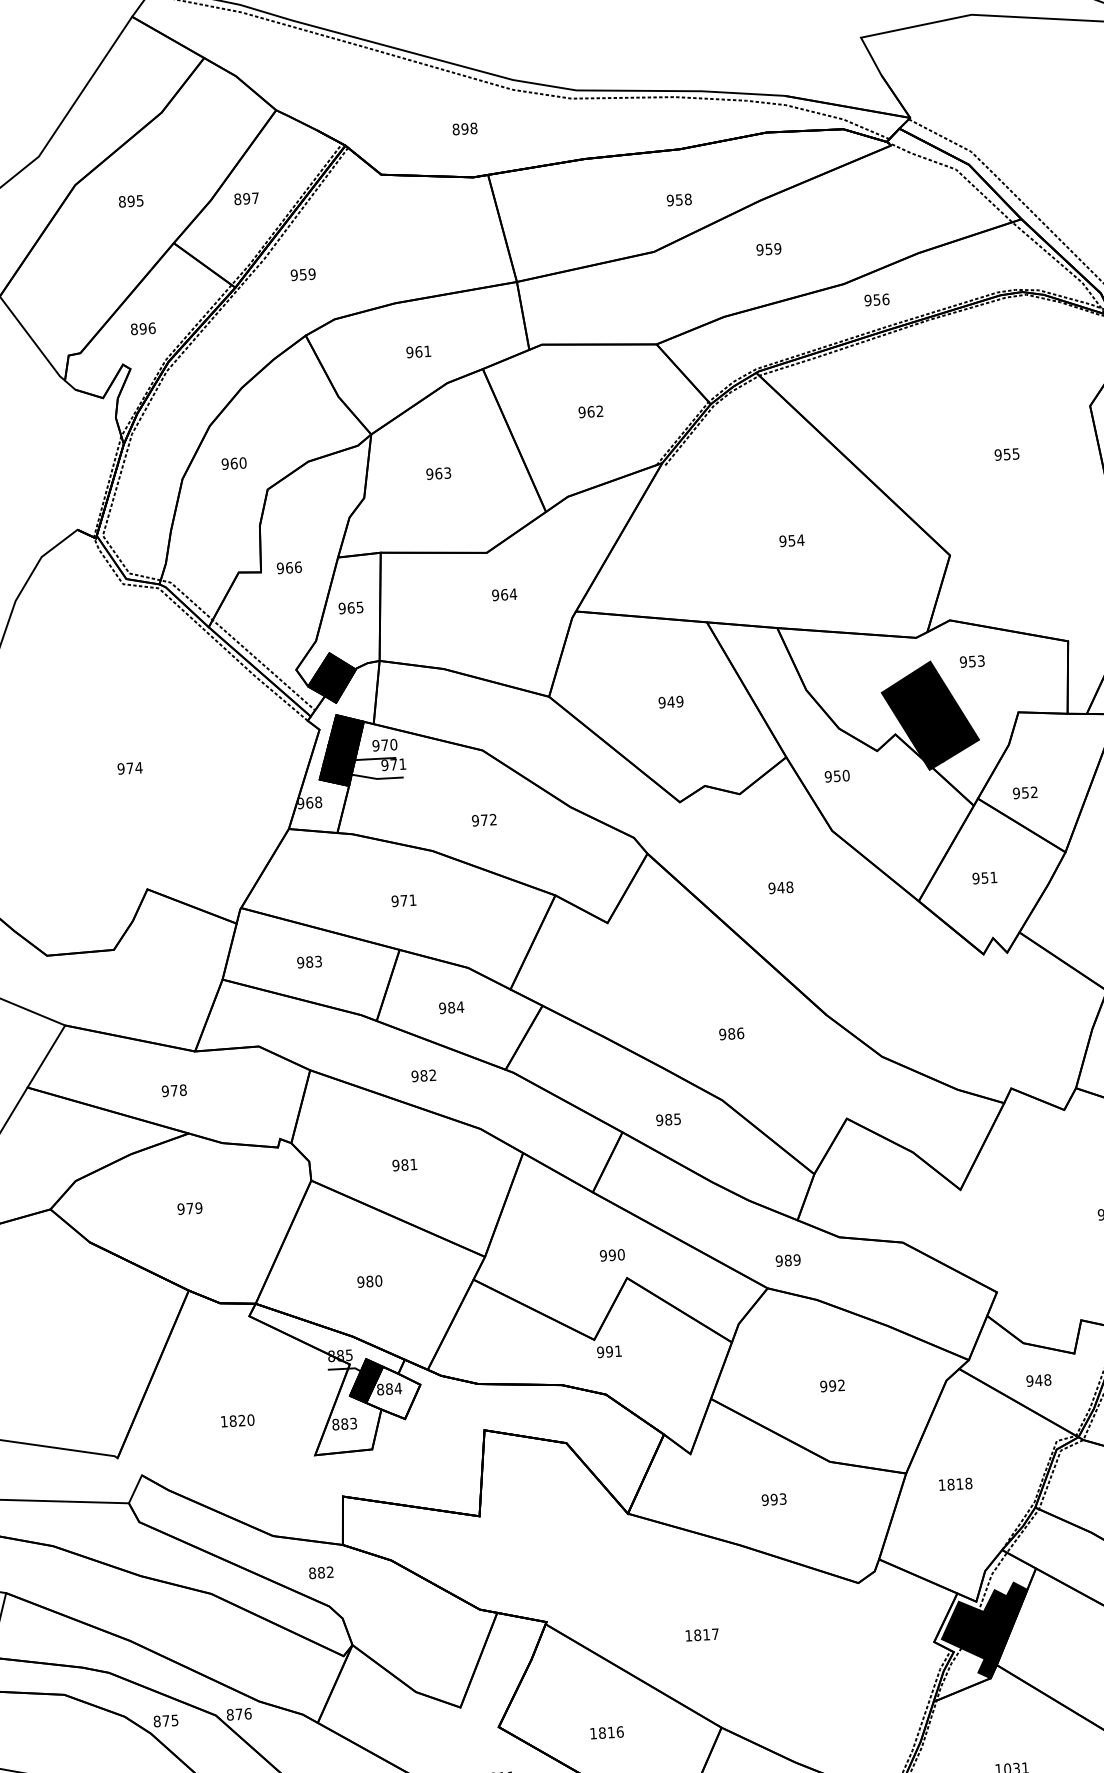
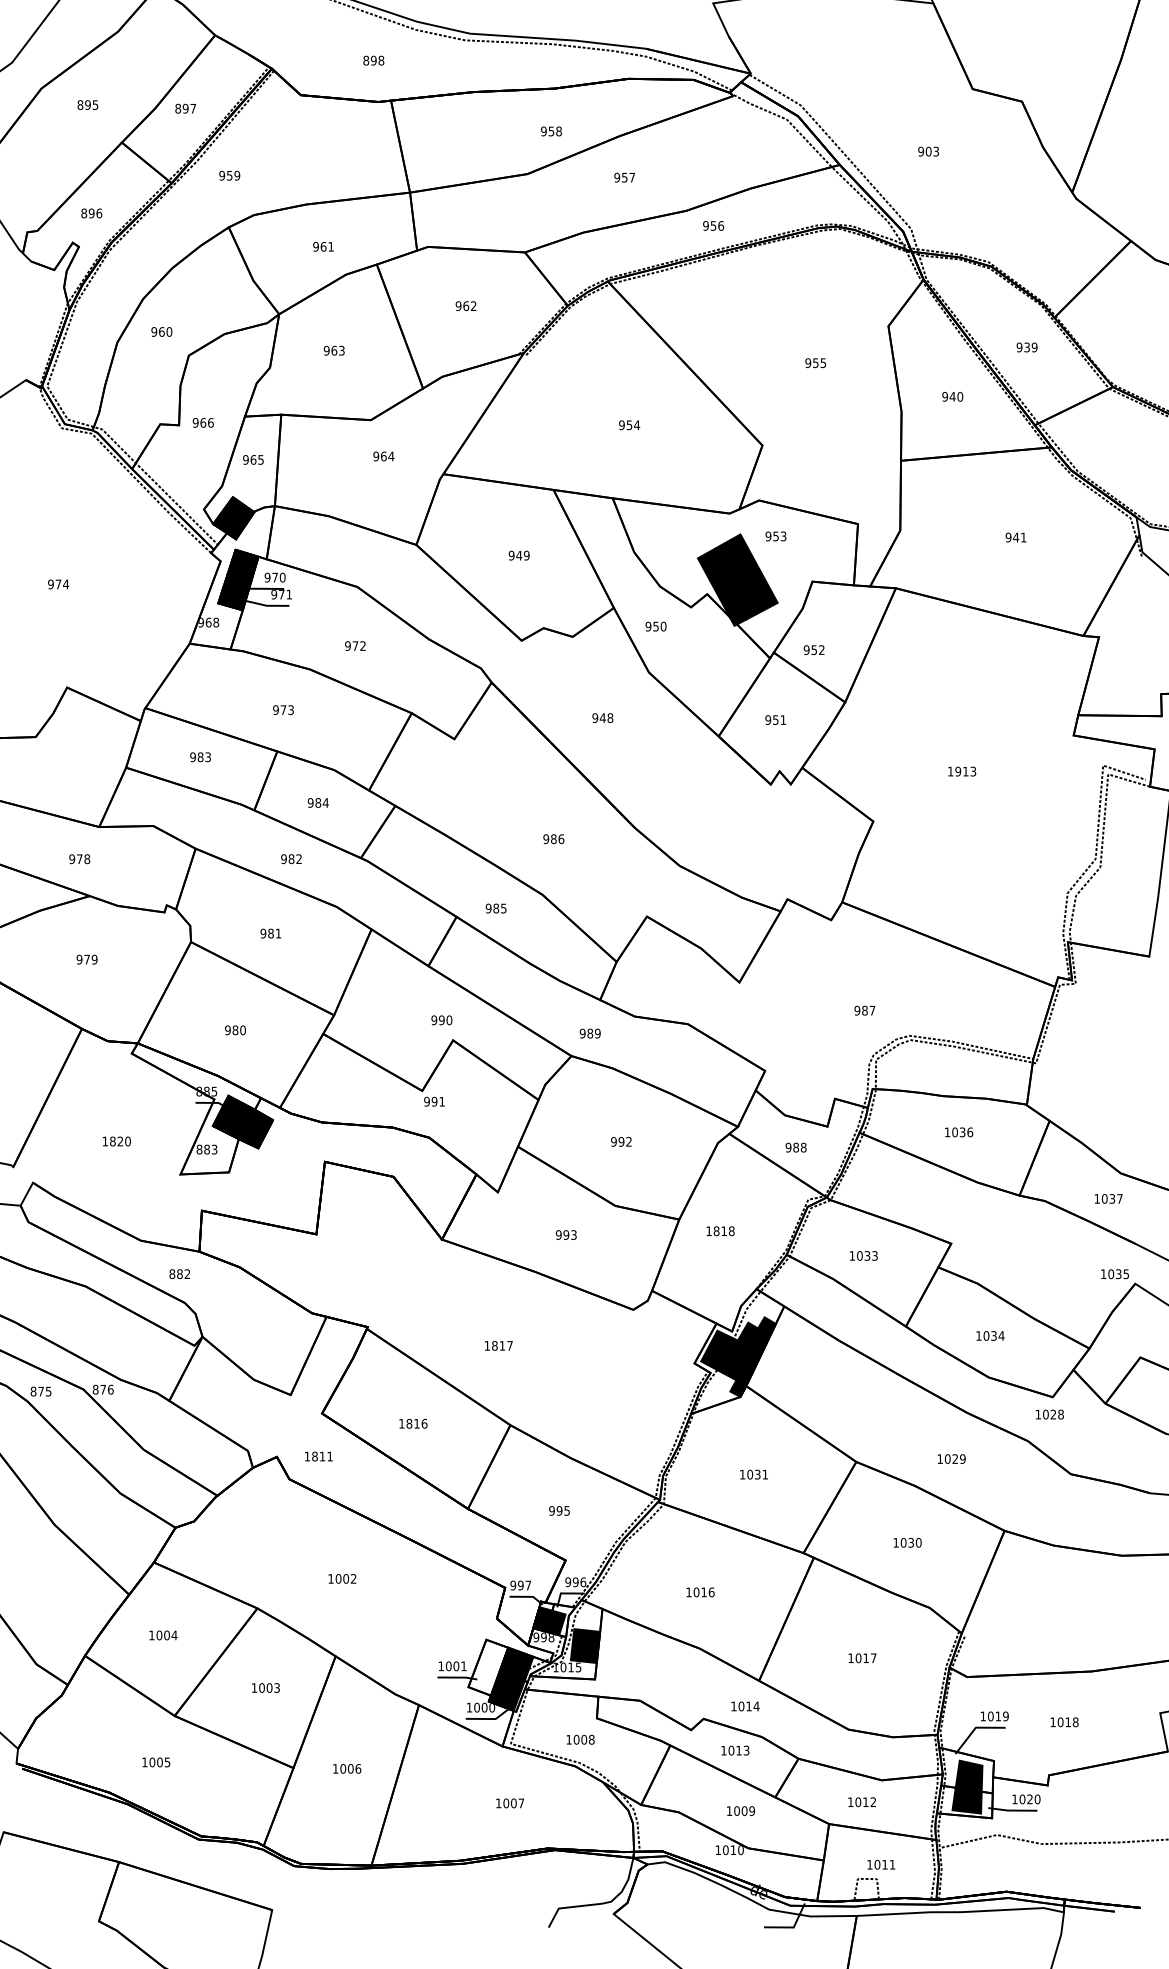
text: (778, 248) -> (632, 177), 959 -> 957
text: (412, 900) -> (290, 710), 971 -> 973
text: (1039, 1380) -> (796, 1147), 948 -> 988
fill: (393, 1392) -> (249, 1125), added

